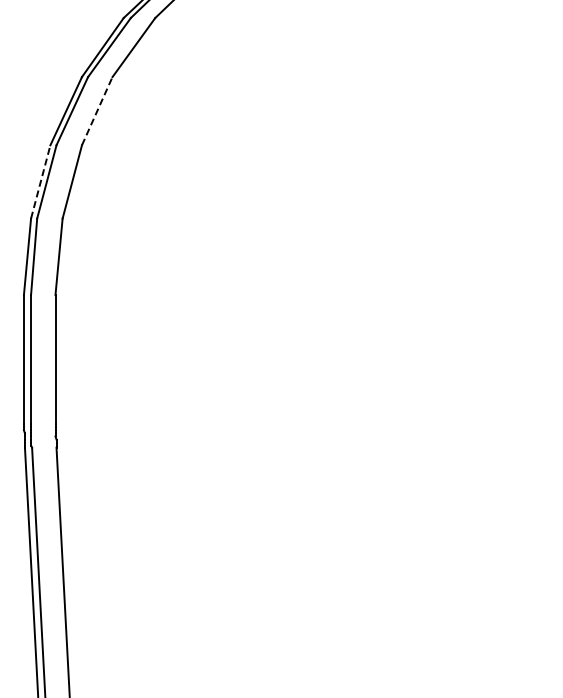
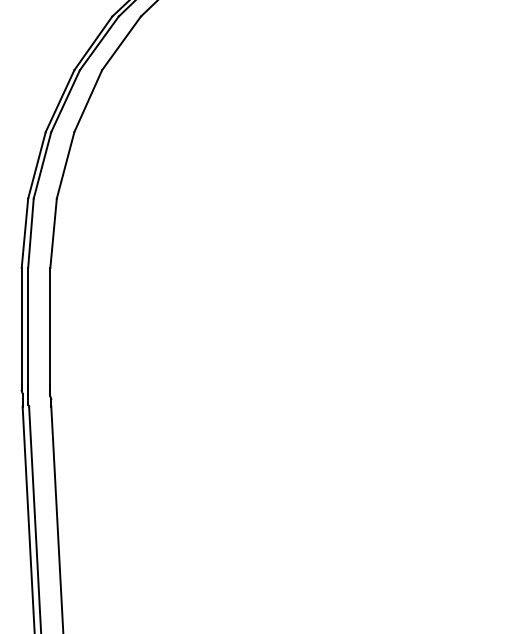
line: (97, 110) -> (88, 100), dashed -> solid
line: (40, 181) -> (36, 164), dashed -> solid

